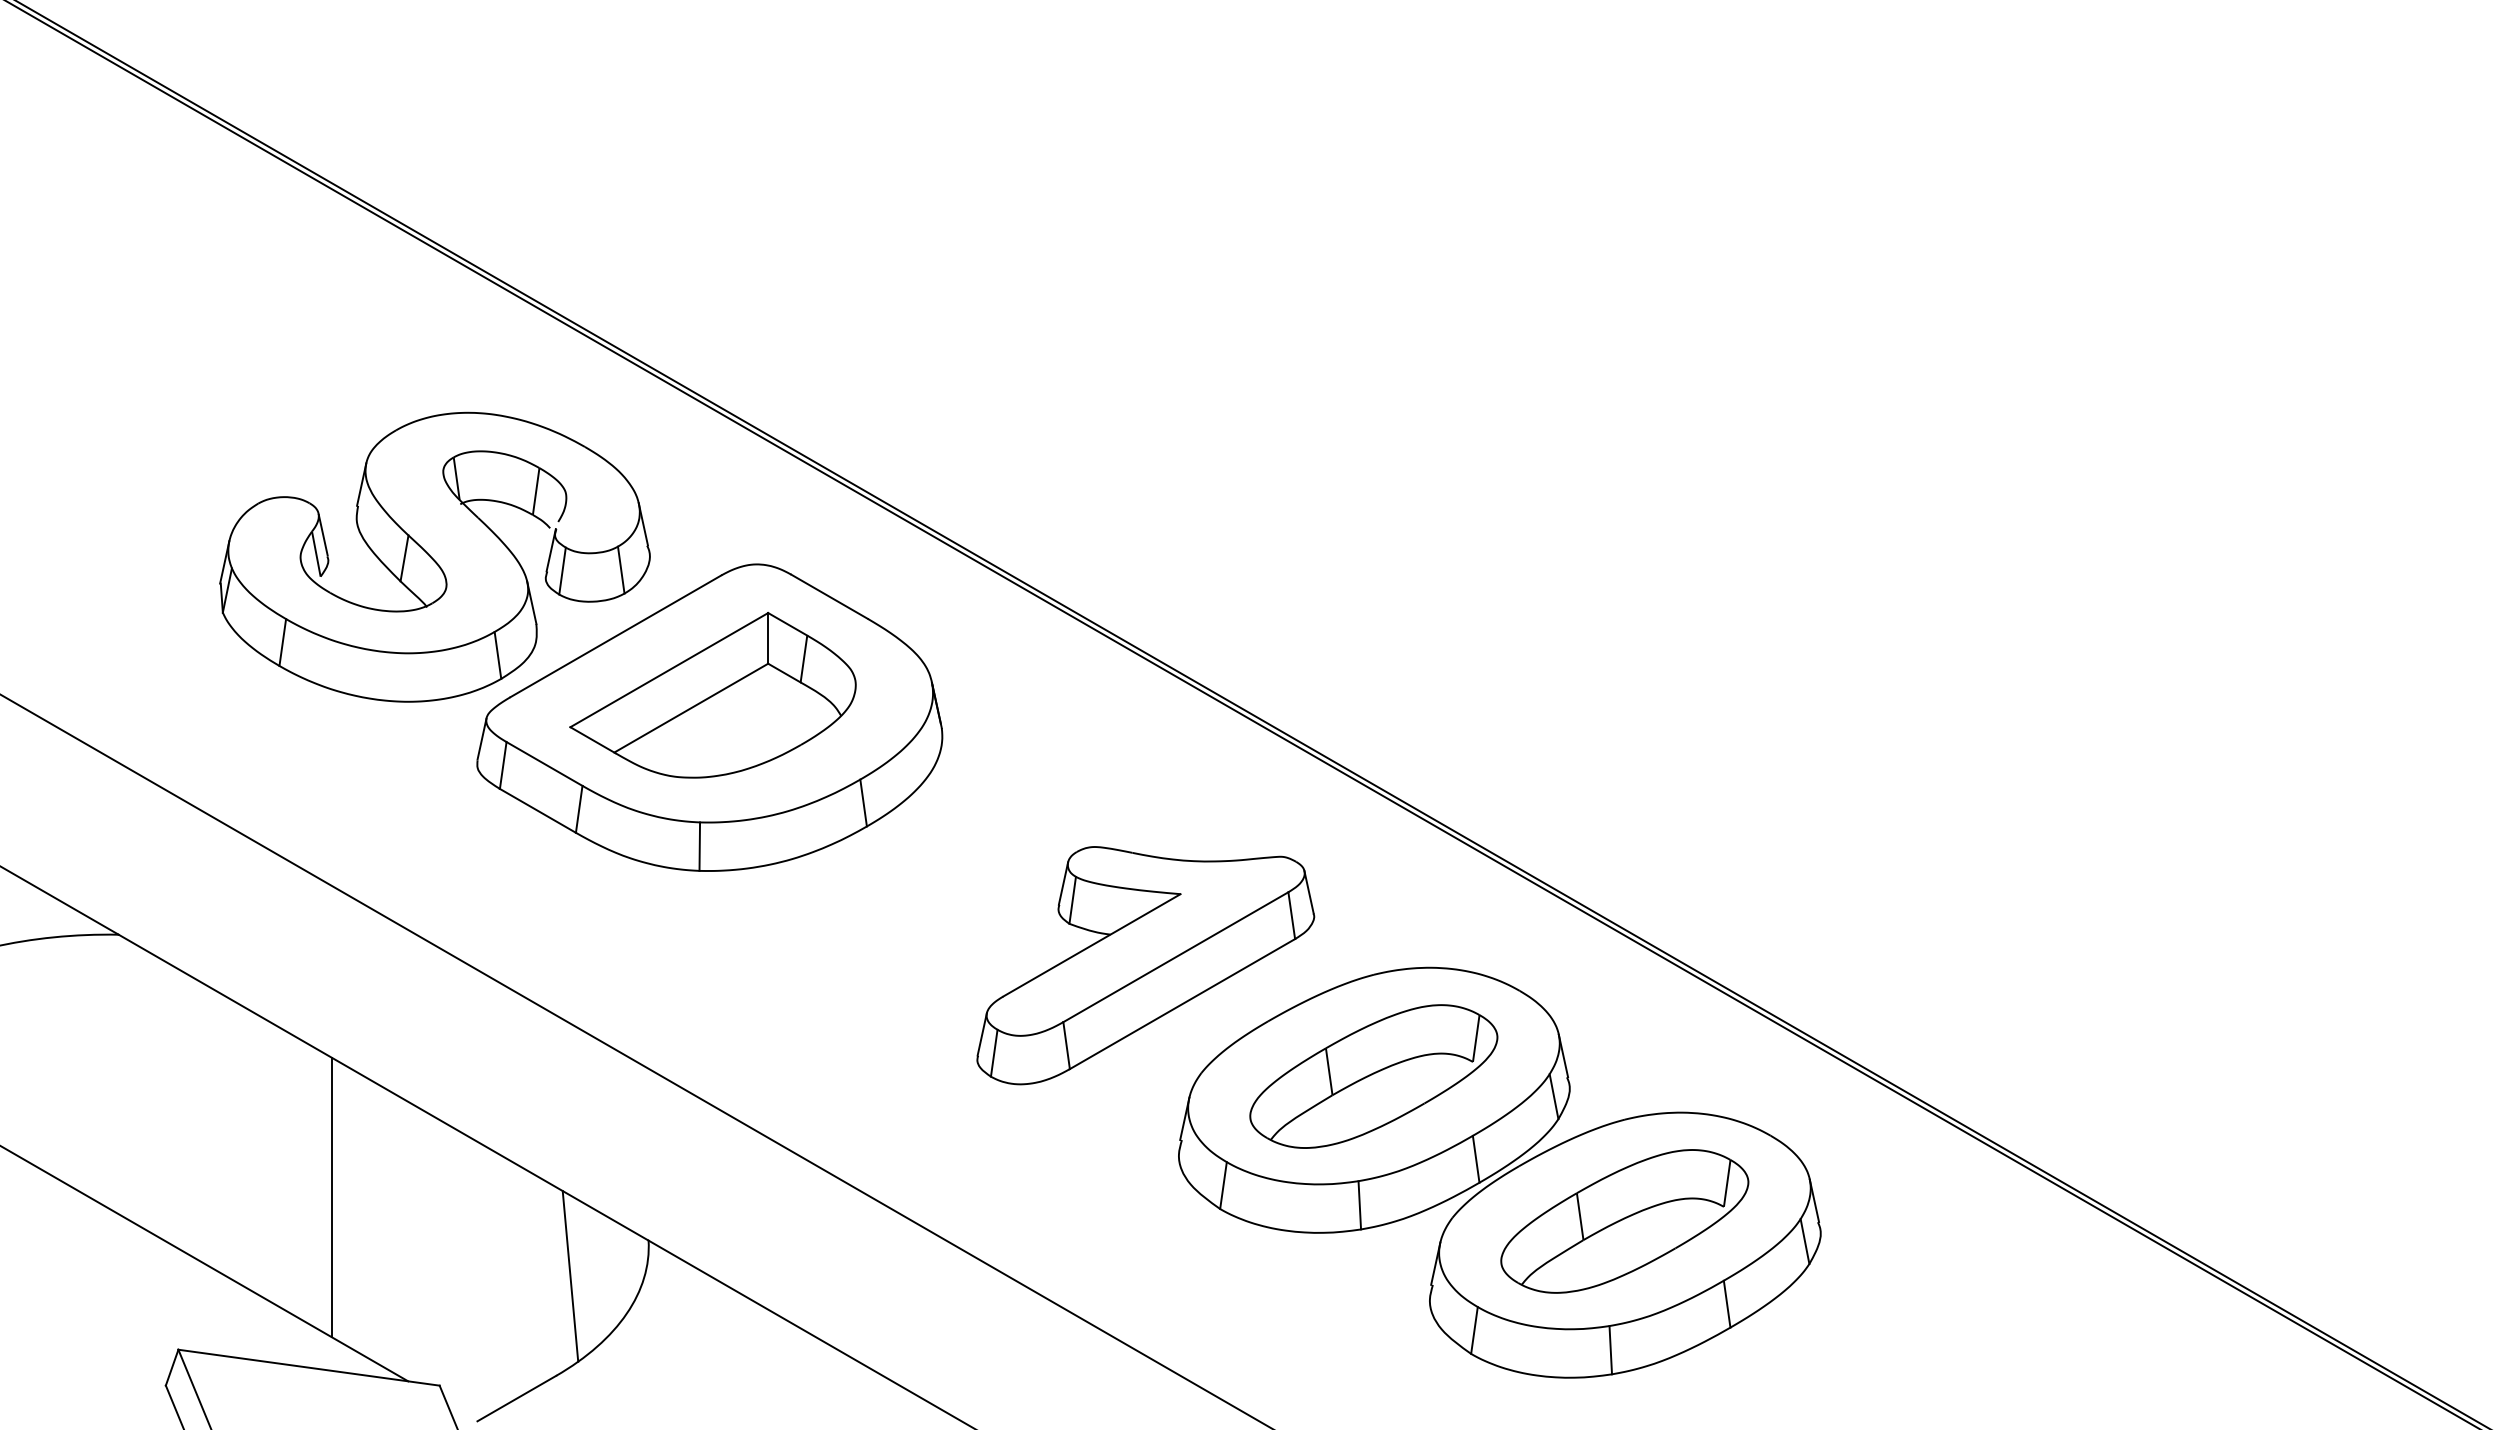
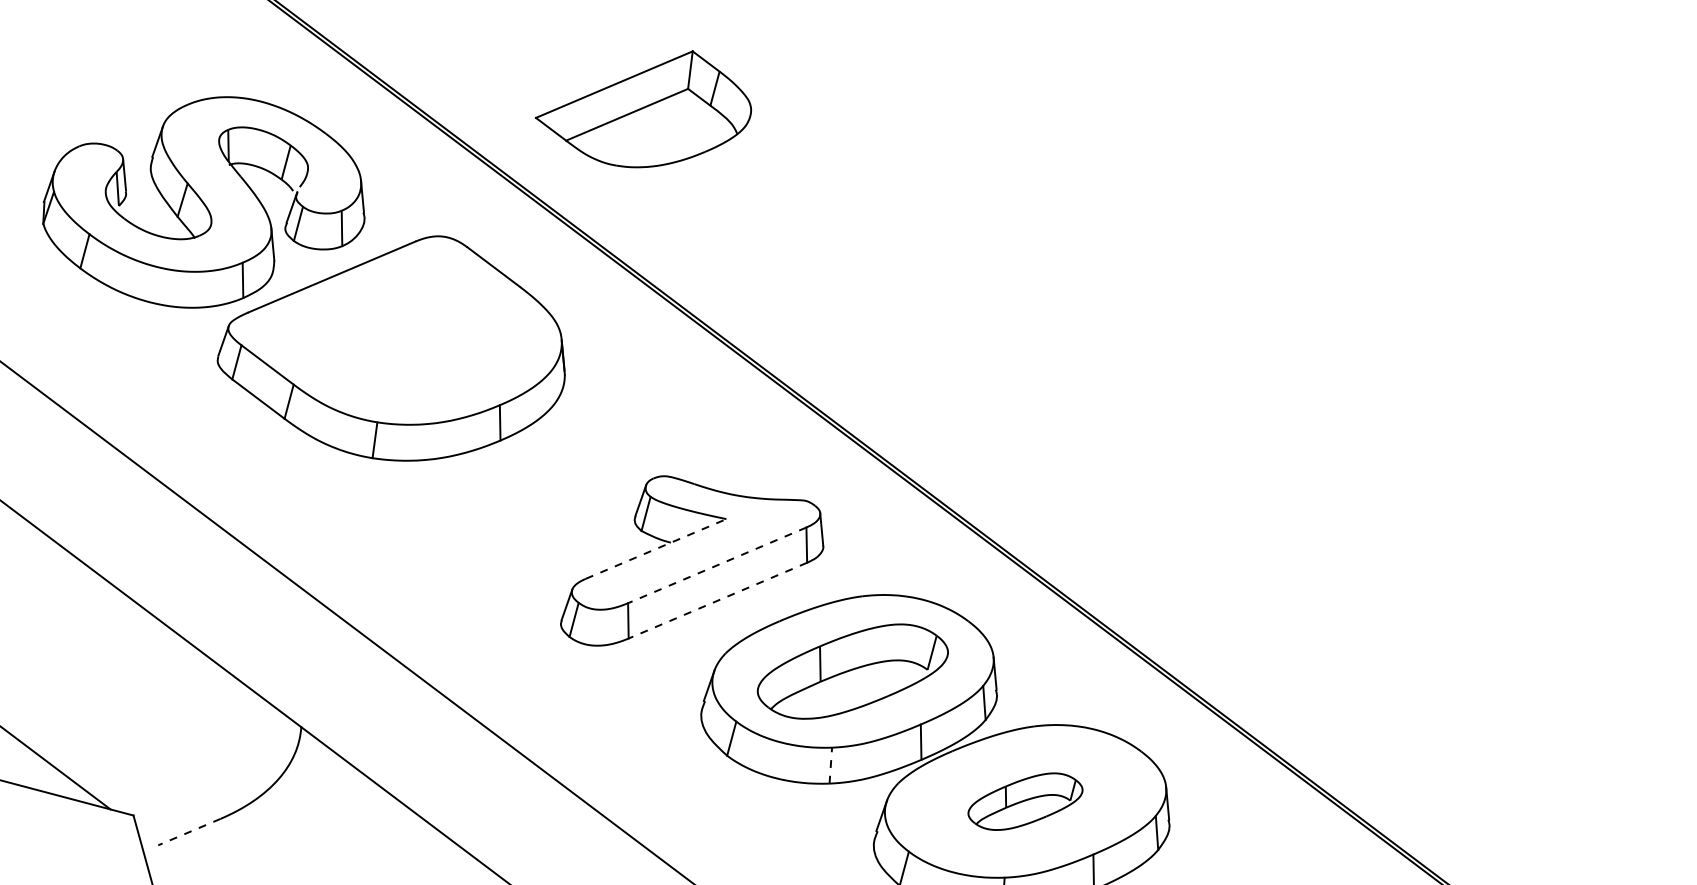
part: (712, 694) -> (644, 106), moved
line: (1092, 945) -> (656, 549), solid -> dashed
line: (1175, 957) -> (716, 565), solid -> dashed
line: (1182, 1004) -> (717, 600), solid -> dashed
line: (331, 1197) -> (70, 666), removed
line: (1359, 1204) -> (830, 765), solid -> dashed
part: (1624, 1221) -> (1025, 801), size x0.6
line: (570, 1276) -> (240, 746), removed
line: (516, 1398) -> (189, 832), solid -> dashed

